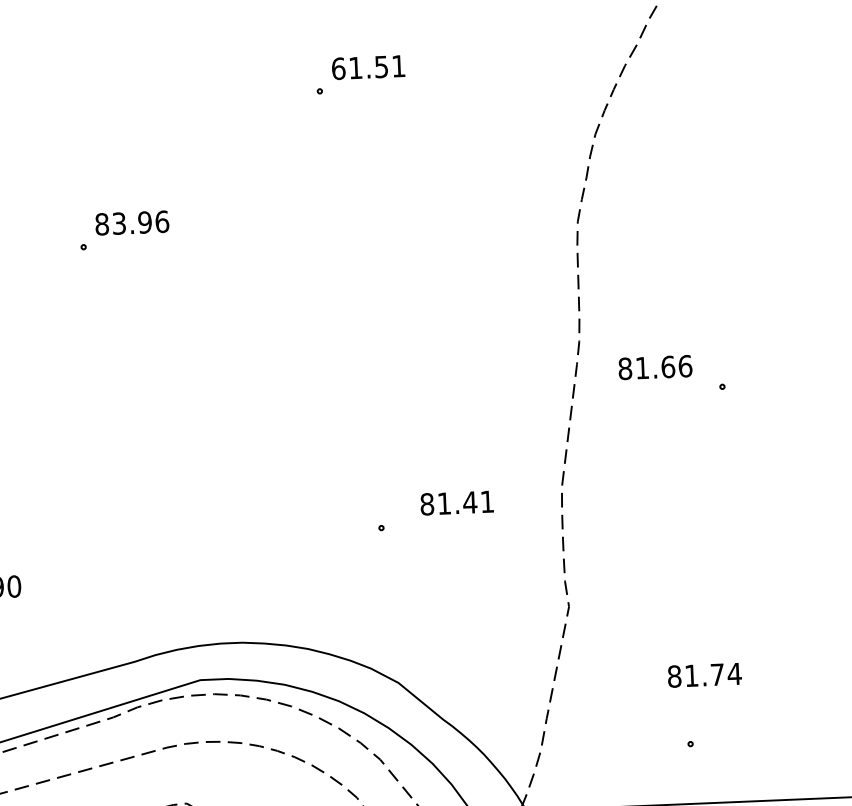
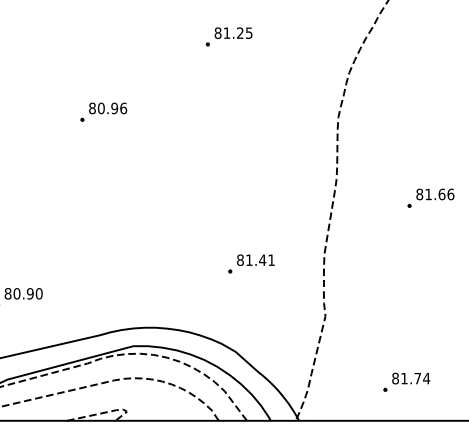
text: (368, 66) -> (233, 32), 61.51 -> 81.25
text: (117, 223) -> (100, 108), 83.96 -> 80.96
text: (655, 367) -> (435, 194), moved
text: (456, 501) -> (255, 259), moved
text: (705, 675) -> (411, 378), moved

